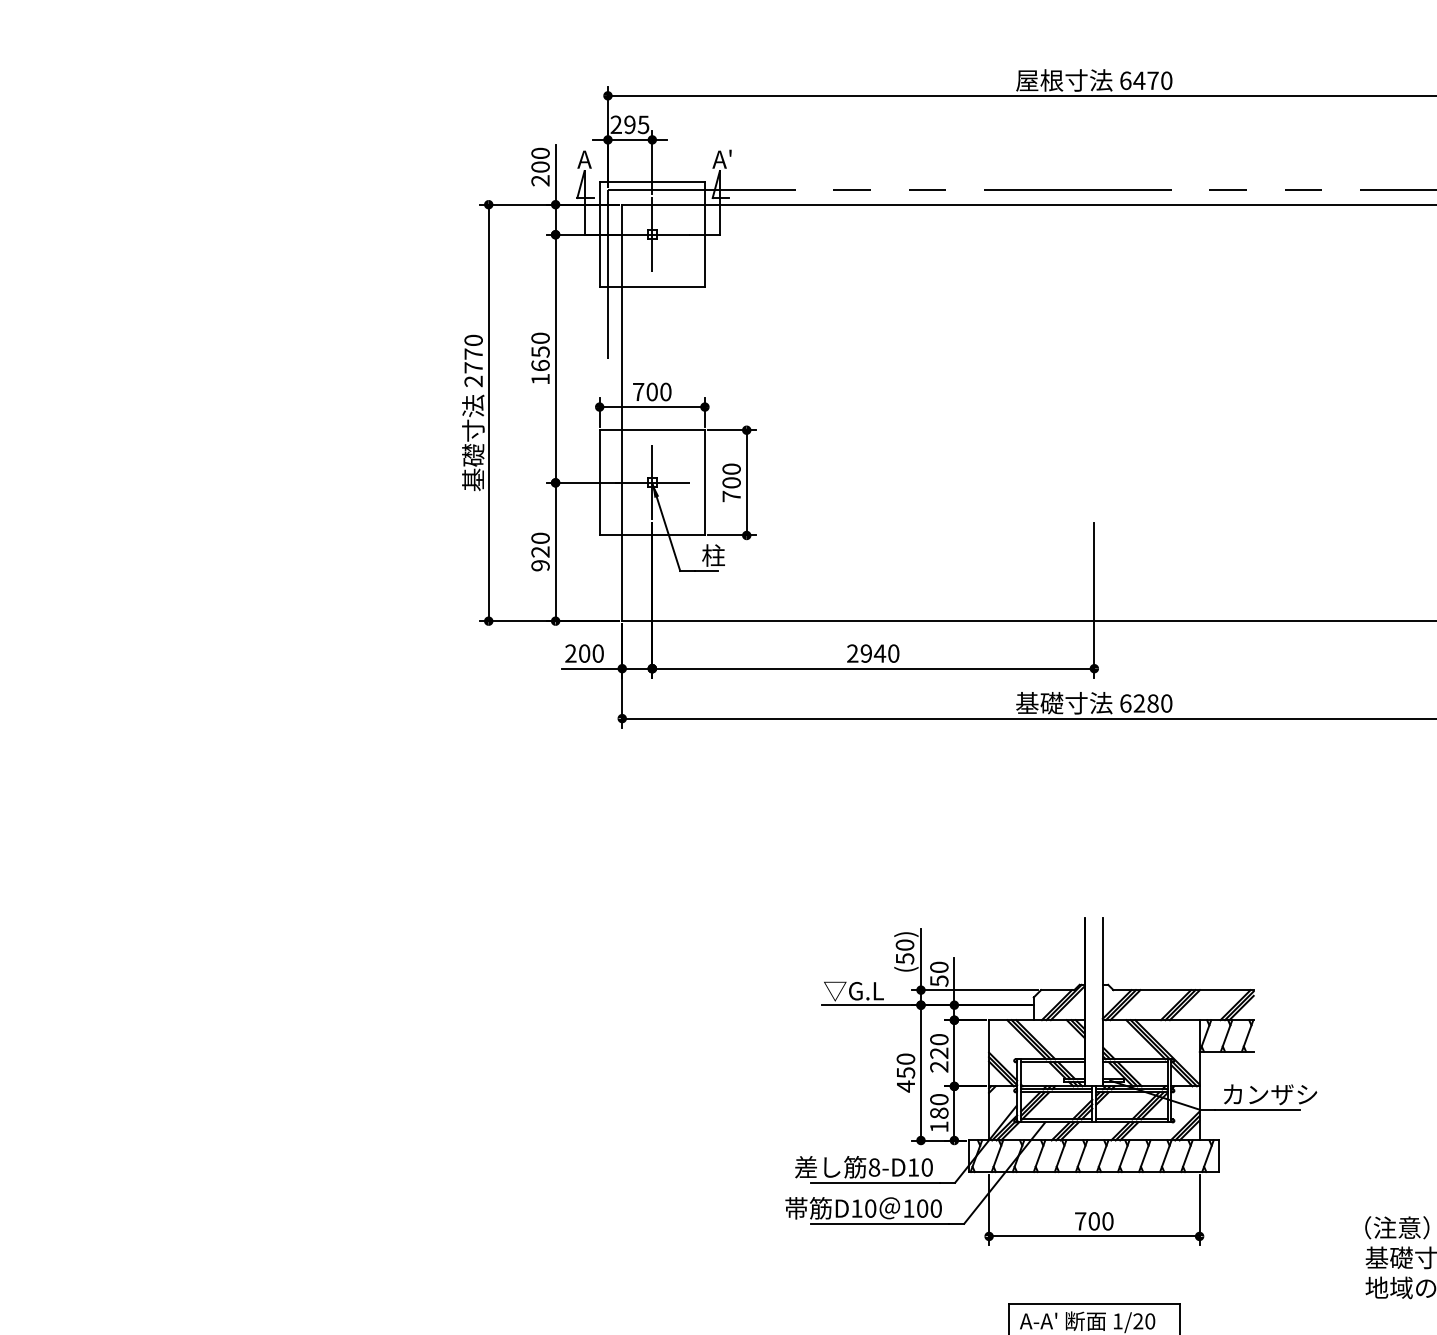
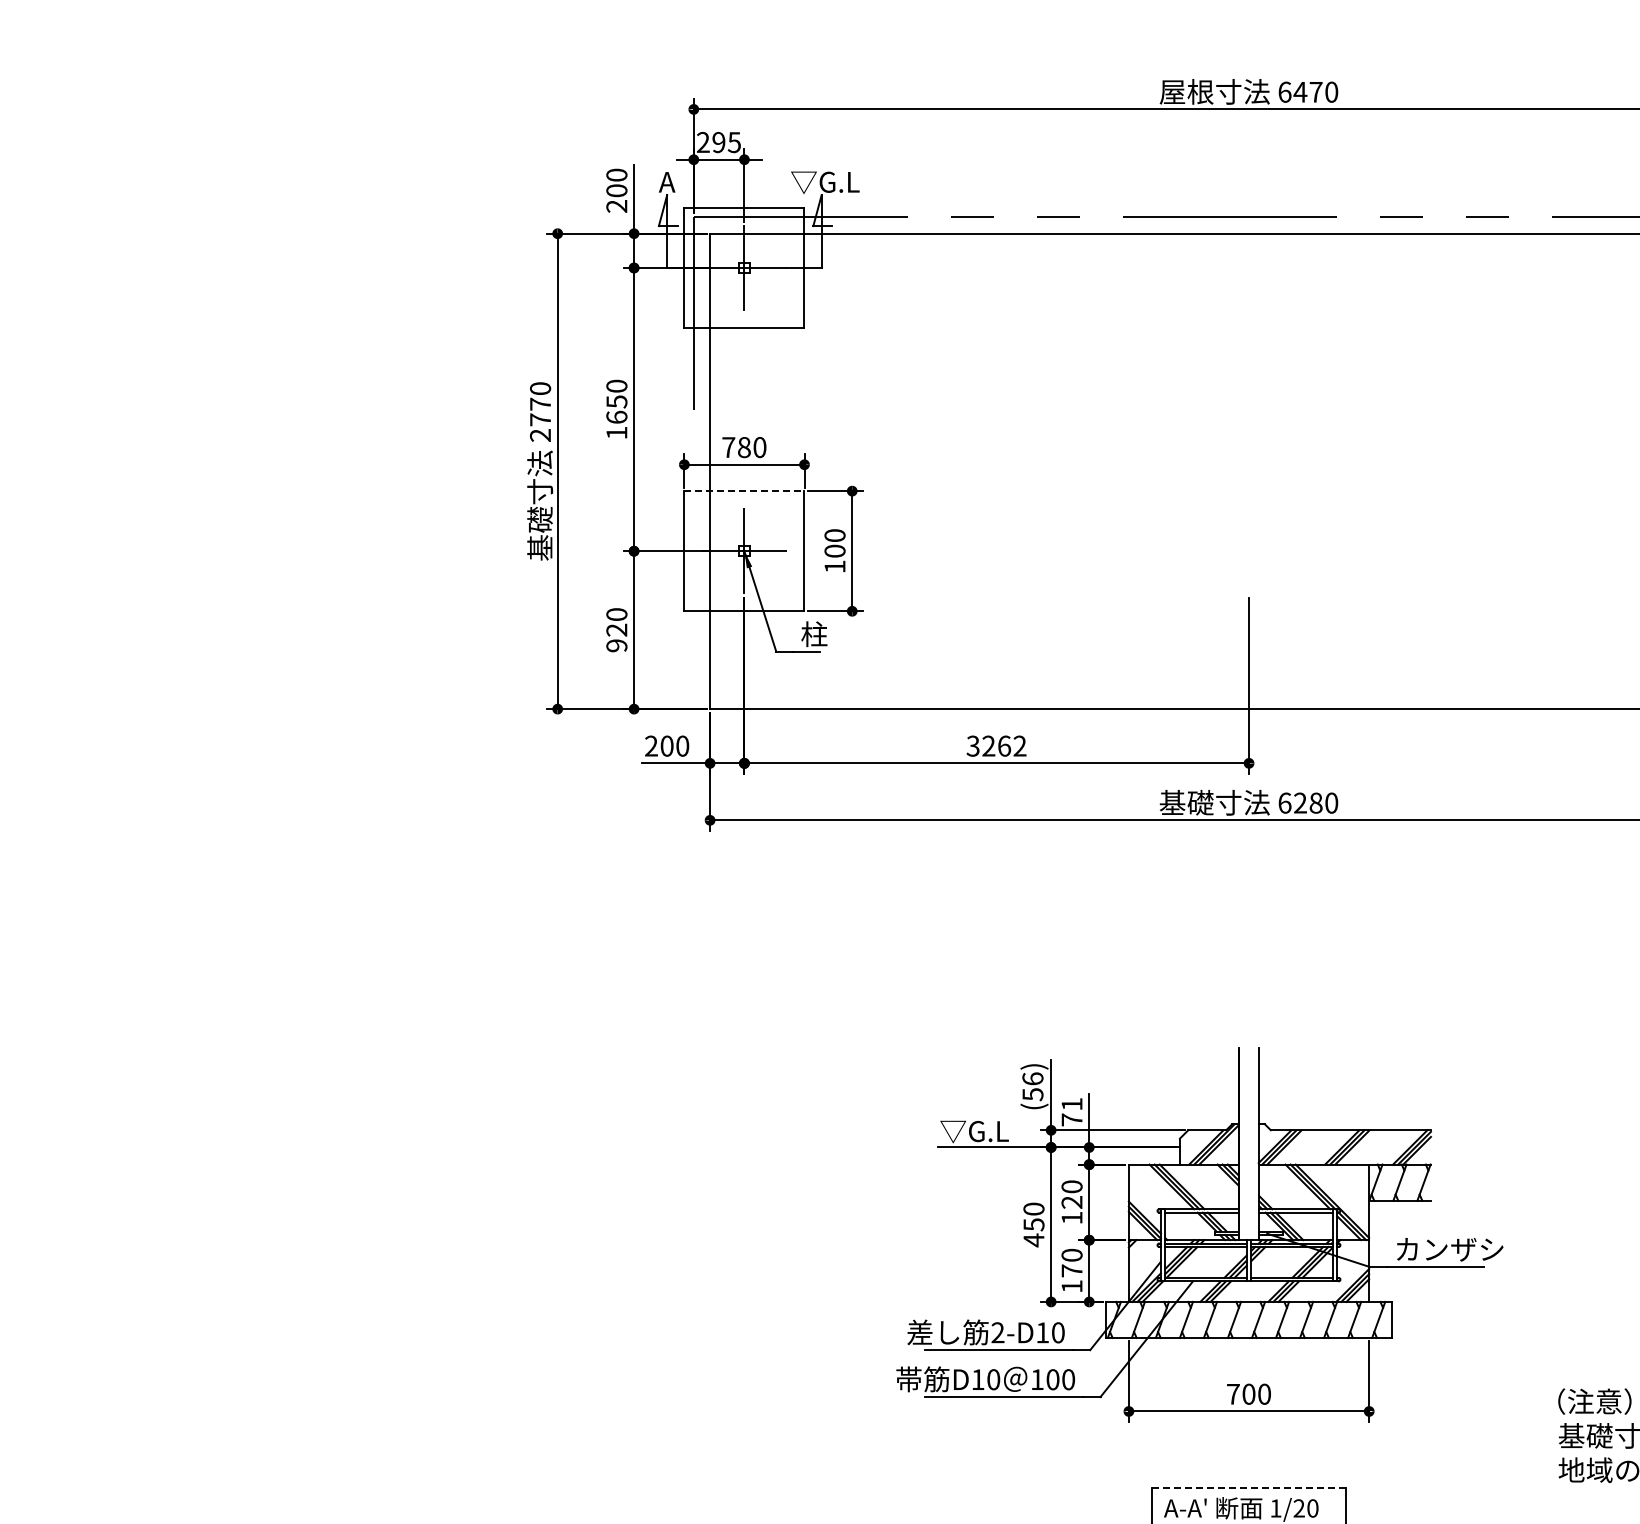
text: (723, 159) -> (825, 182), A' -> ▽G.L
text: (652, 391) -> (744, 447), 700 -> 780
line: (652, 430) -> (744, 491), solid -> dashed
text: (731, 496) -> (834, 566), 700 -> 100
text: (873, 653) -> (996, 745), 2940 -> 3262
text: (904, 944) -> (1032, 1078), (50) -> (56)
text: (938, 974) -> (1071, 1112), 50 -> 71
text: (938, 1066) -> (1071, 1217), 220 -> 120
text: (938, 1112) -> (1071, 1270), 180 -> 170
text: (873, 1167) -> (997, 1332), 8-D10 -> 2-D10
line: (1094, 1303) -> (1249, 1488), solid -> dashed

